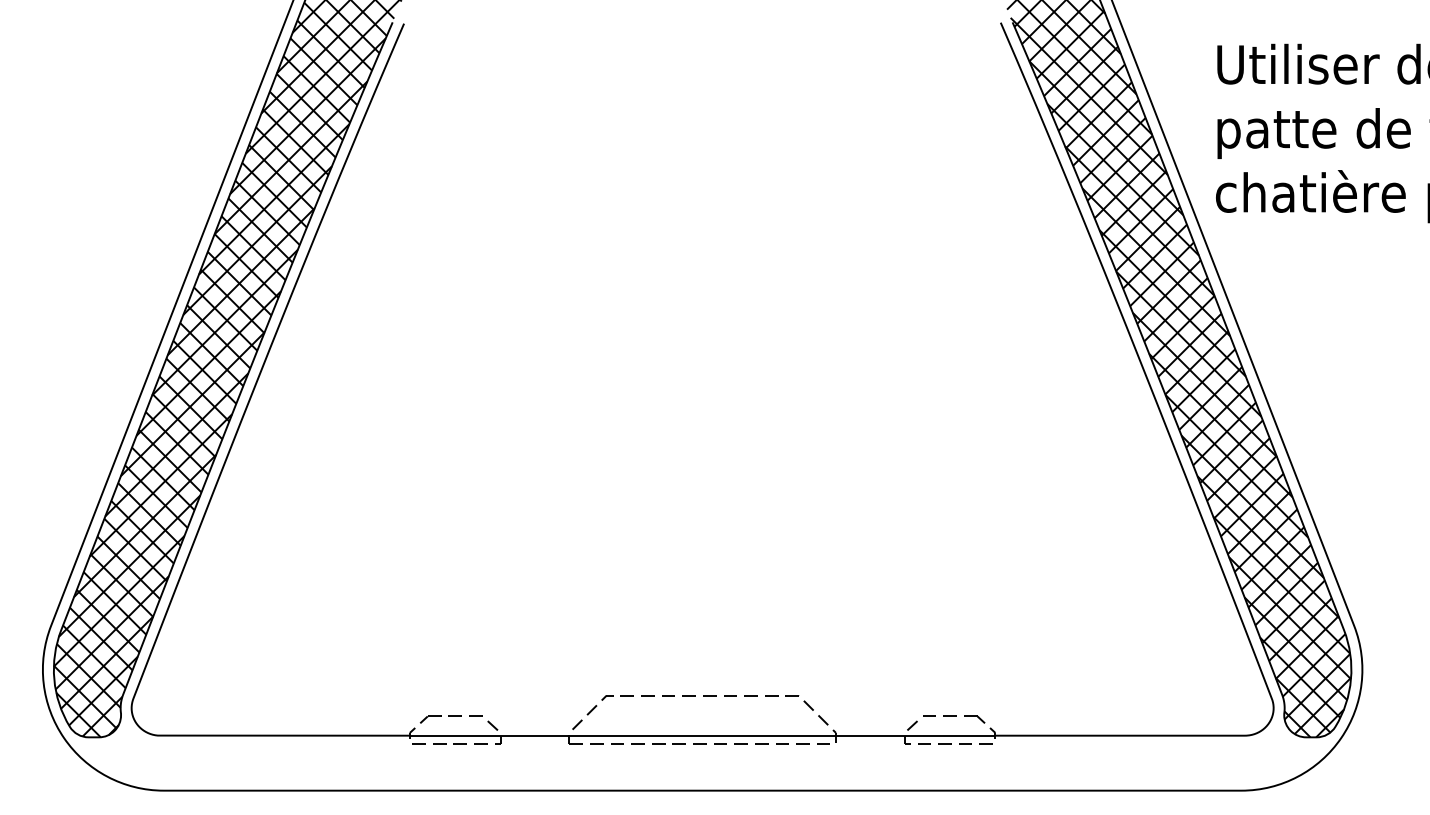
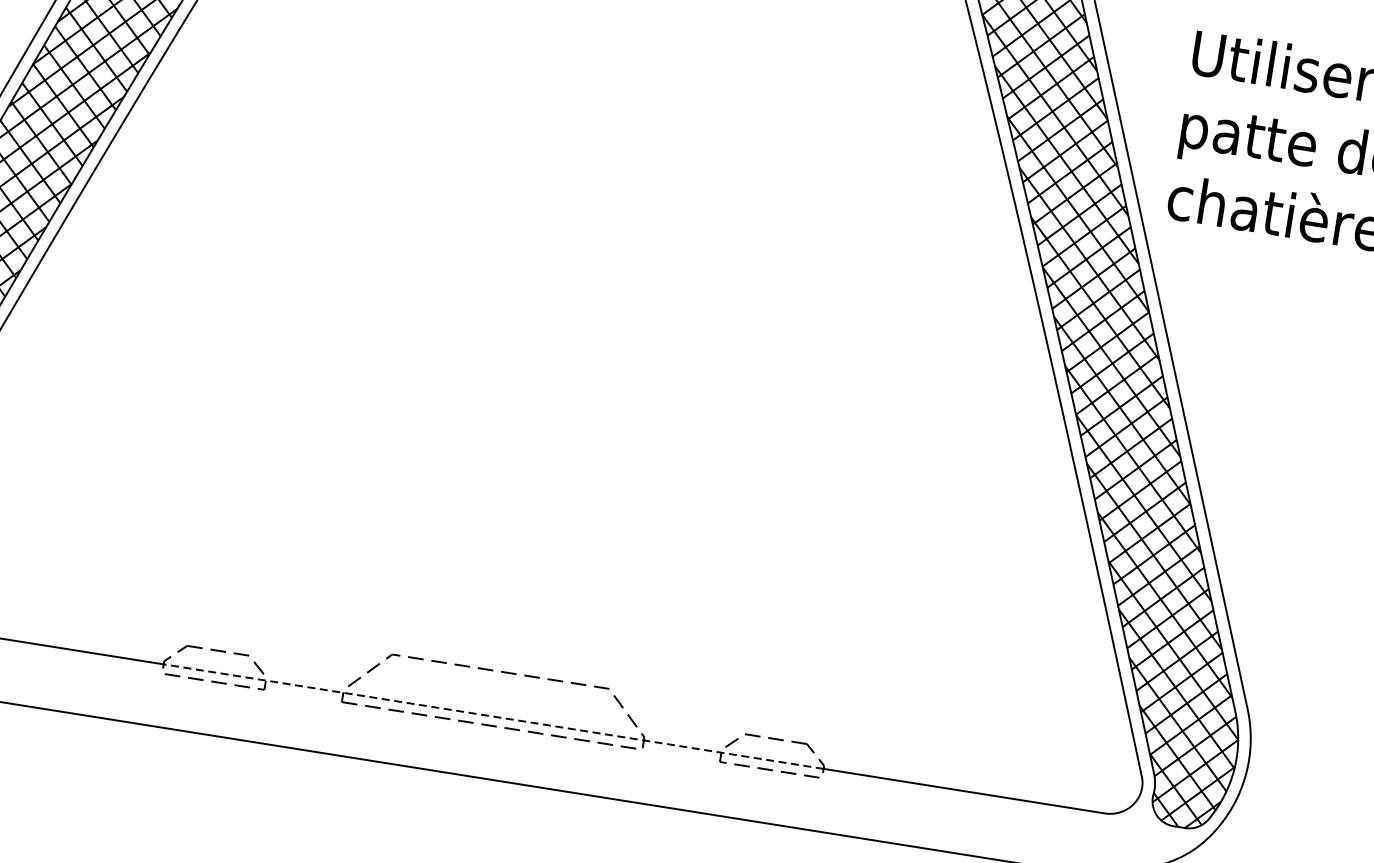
line: (702, 735) -> (493, 716), solid -> dashed

